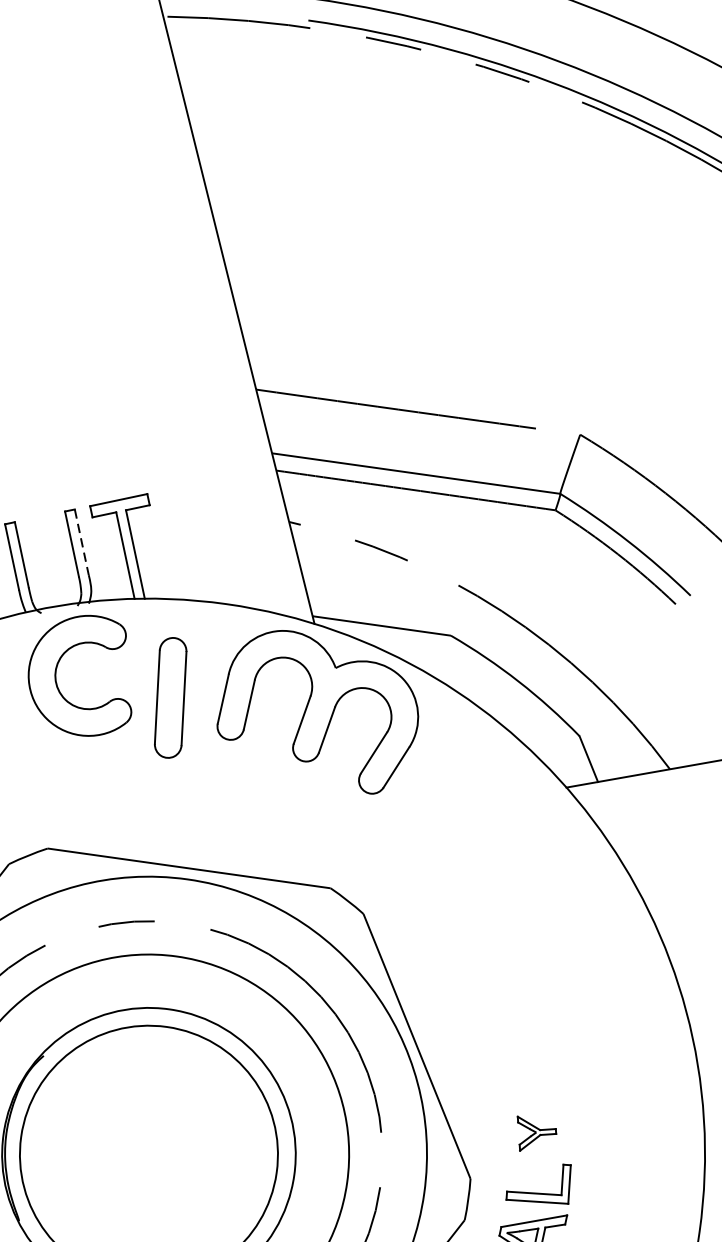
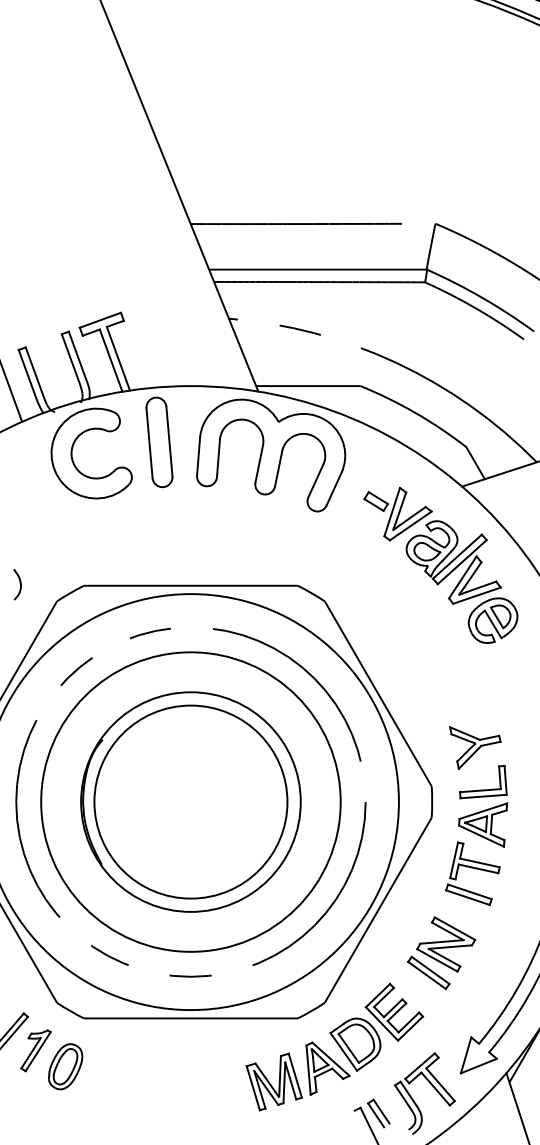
line: (81, 542) -> (77, 355), dashed -> solid
part: (170, 698) -> (159, 442), moved
part: (523, 886) -> (440, 564), added
part: (535, 1135) -> (475, 747), size x1.67

